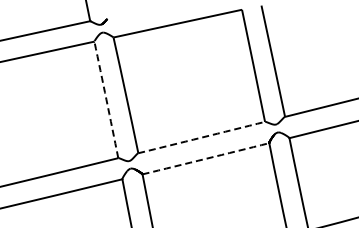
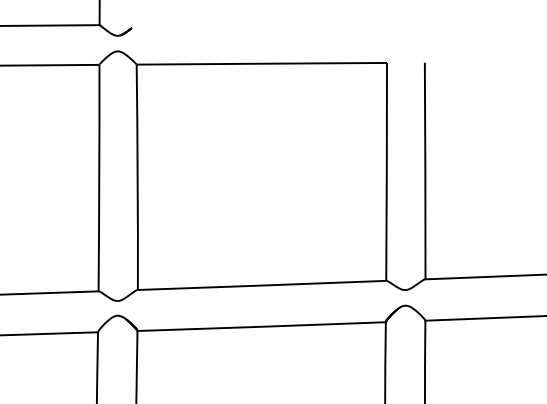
arc: (106, 99) -> (99, 177), dashed -> solid
arc: (201, 137) -> (261, 285), dashed -> solid
arc: (205, 158) -> (260, 325), dashed -> solid

